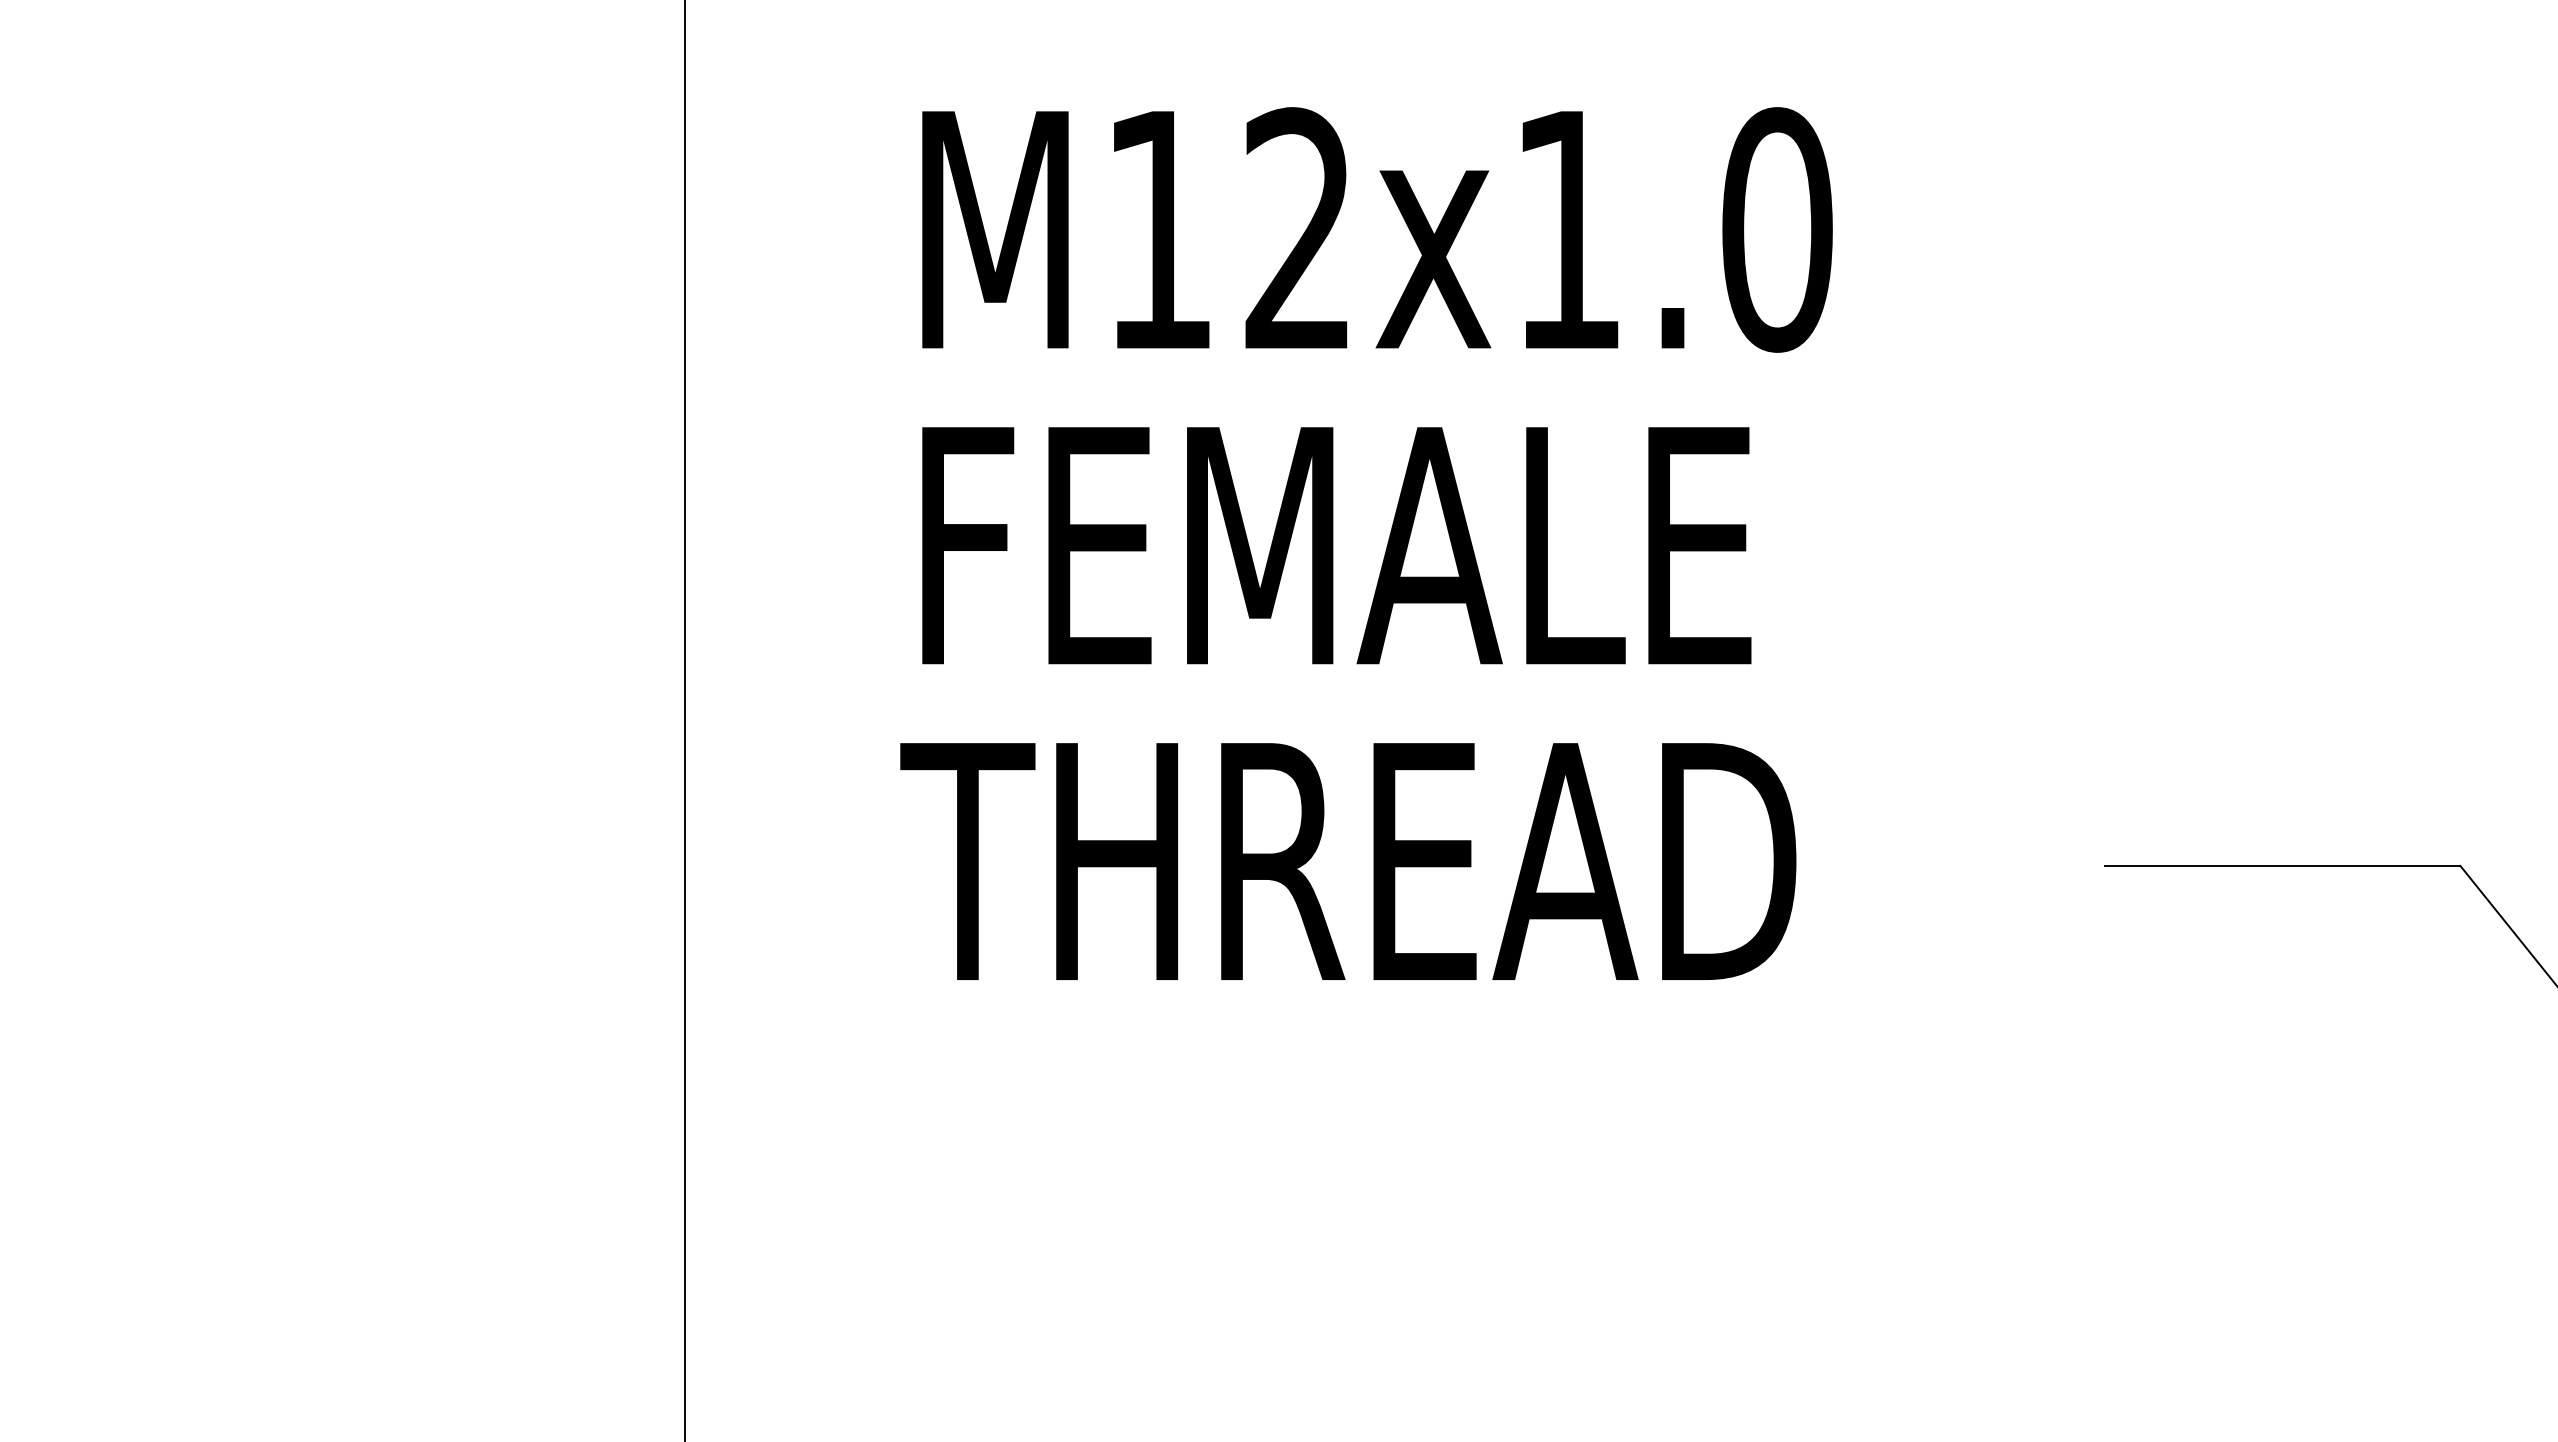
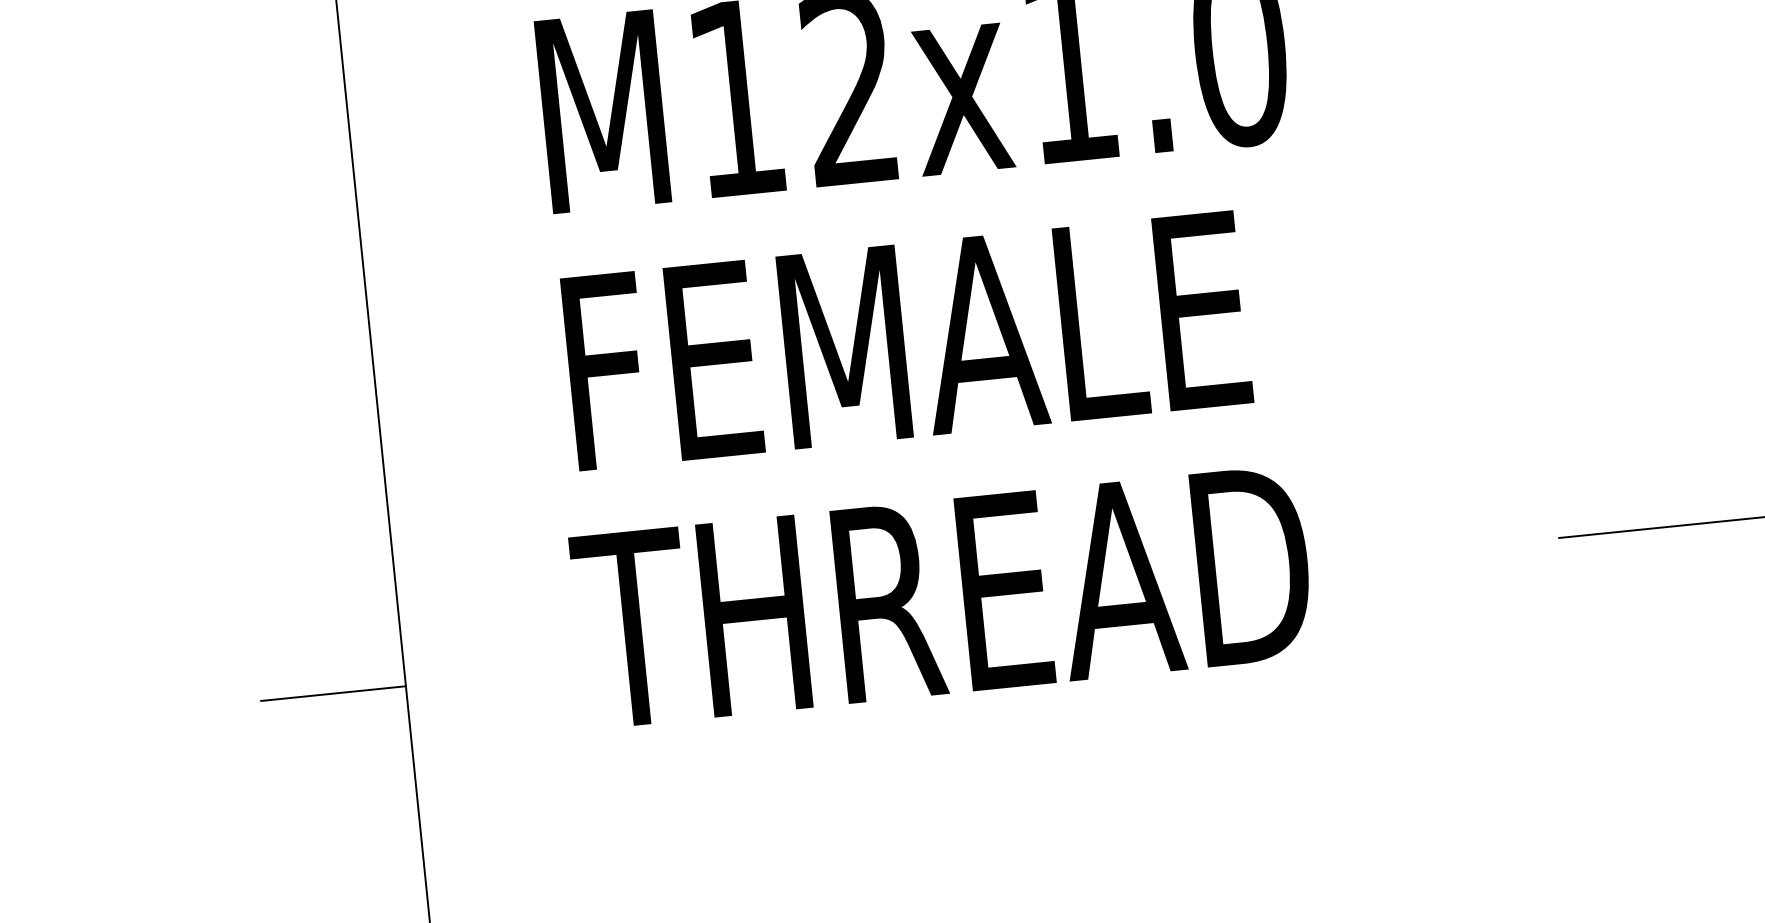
line: (595, 903) -> (333, 693), added

